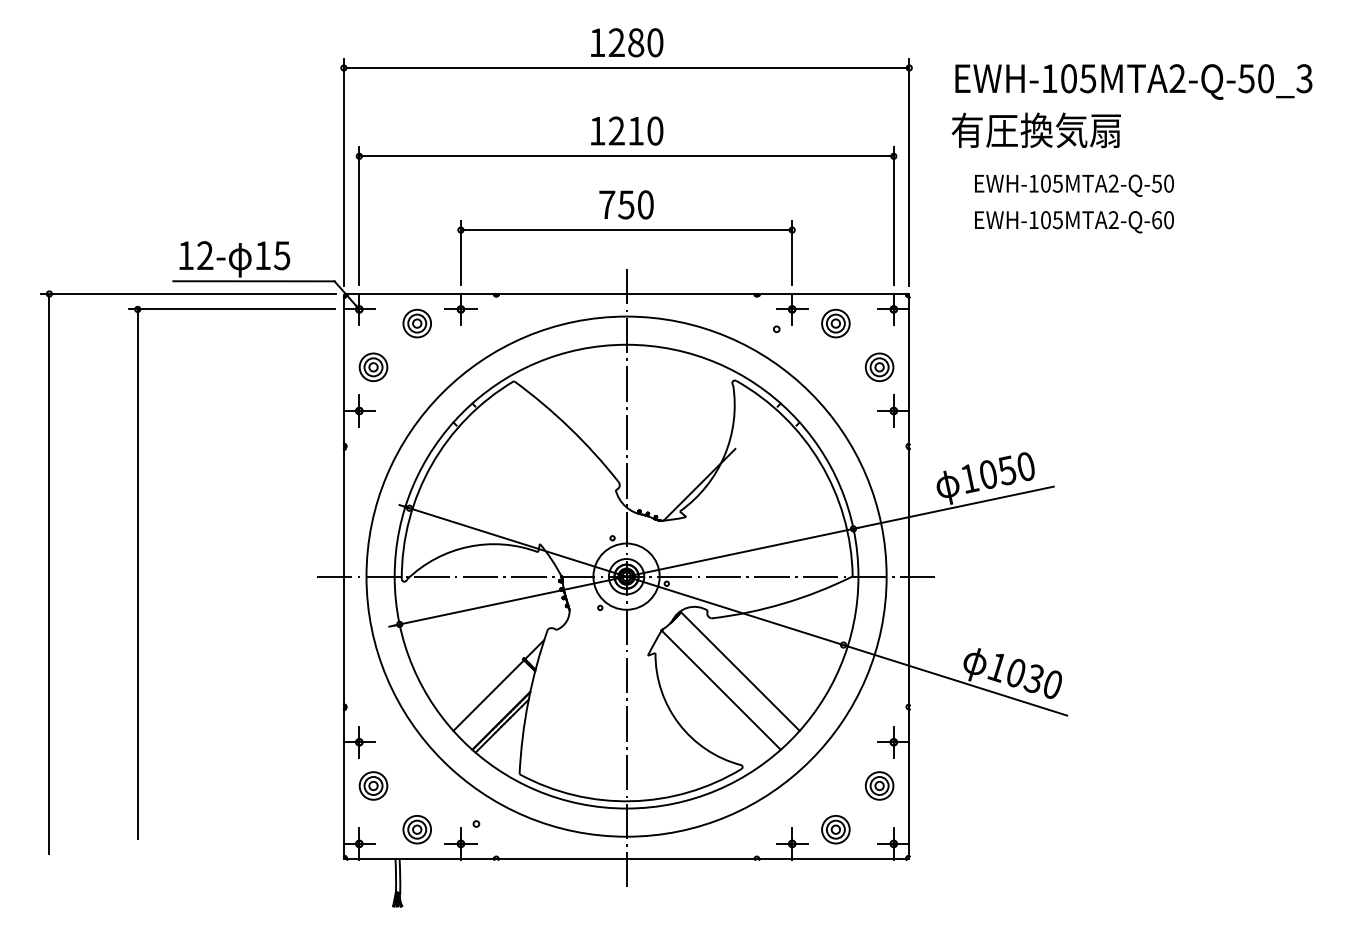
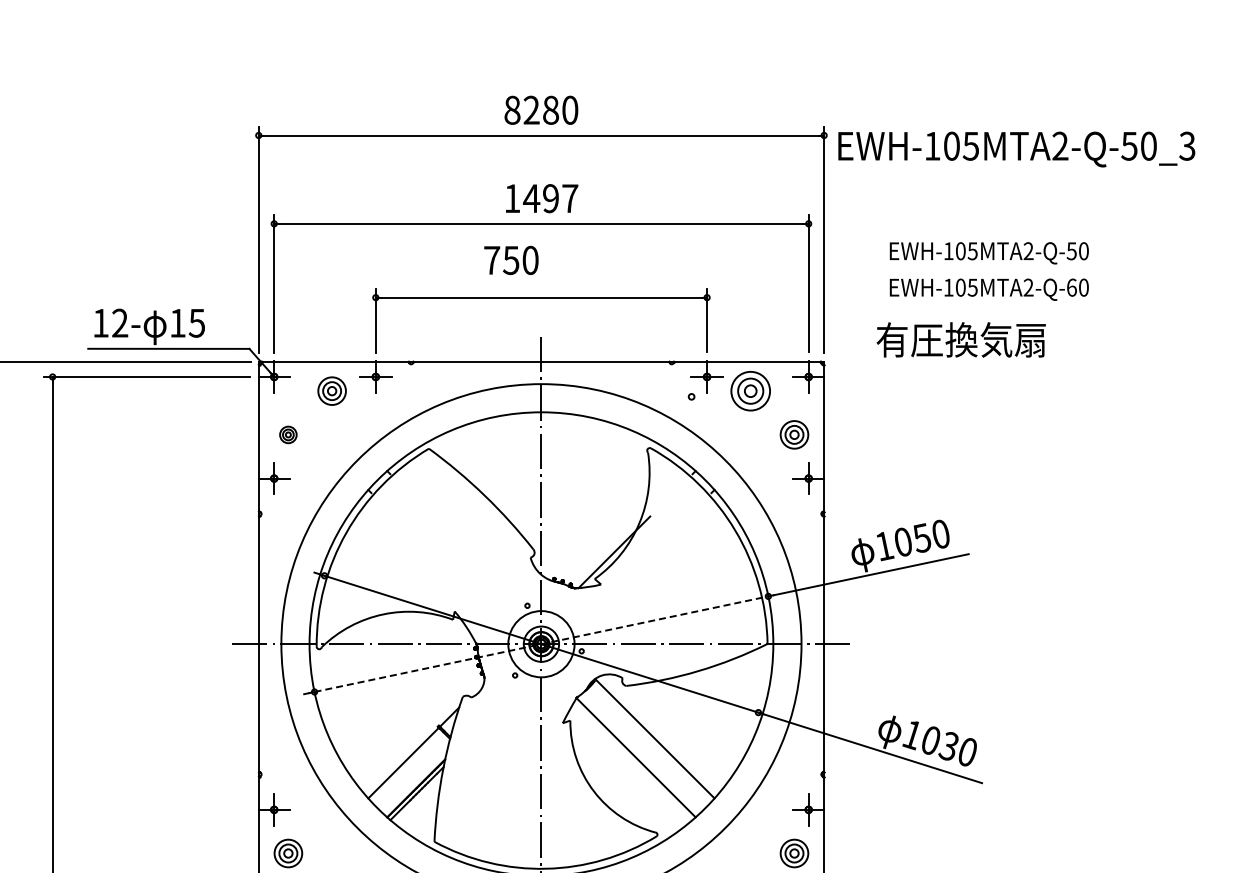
text: (597, 42) -> (512, 110), 1280 -> 8280
text: (1133, 81) -> (1016, 149), moved
text: (635, 130) -> (550, 198), 1210 -> 1497
text: (1035, 130) -> (960, 340), moved
text: (626, 204) -> (511, 260), moved
part: (835, 323) -> (750, 391), size x1.4
part: (373, 367) -> (288, 435), size x0.6
line: (626, 576) -> (541, 644), solid -> dashed

